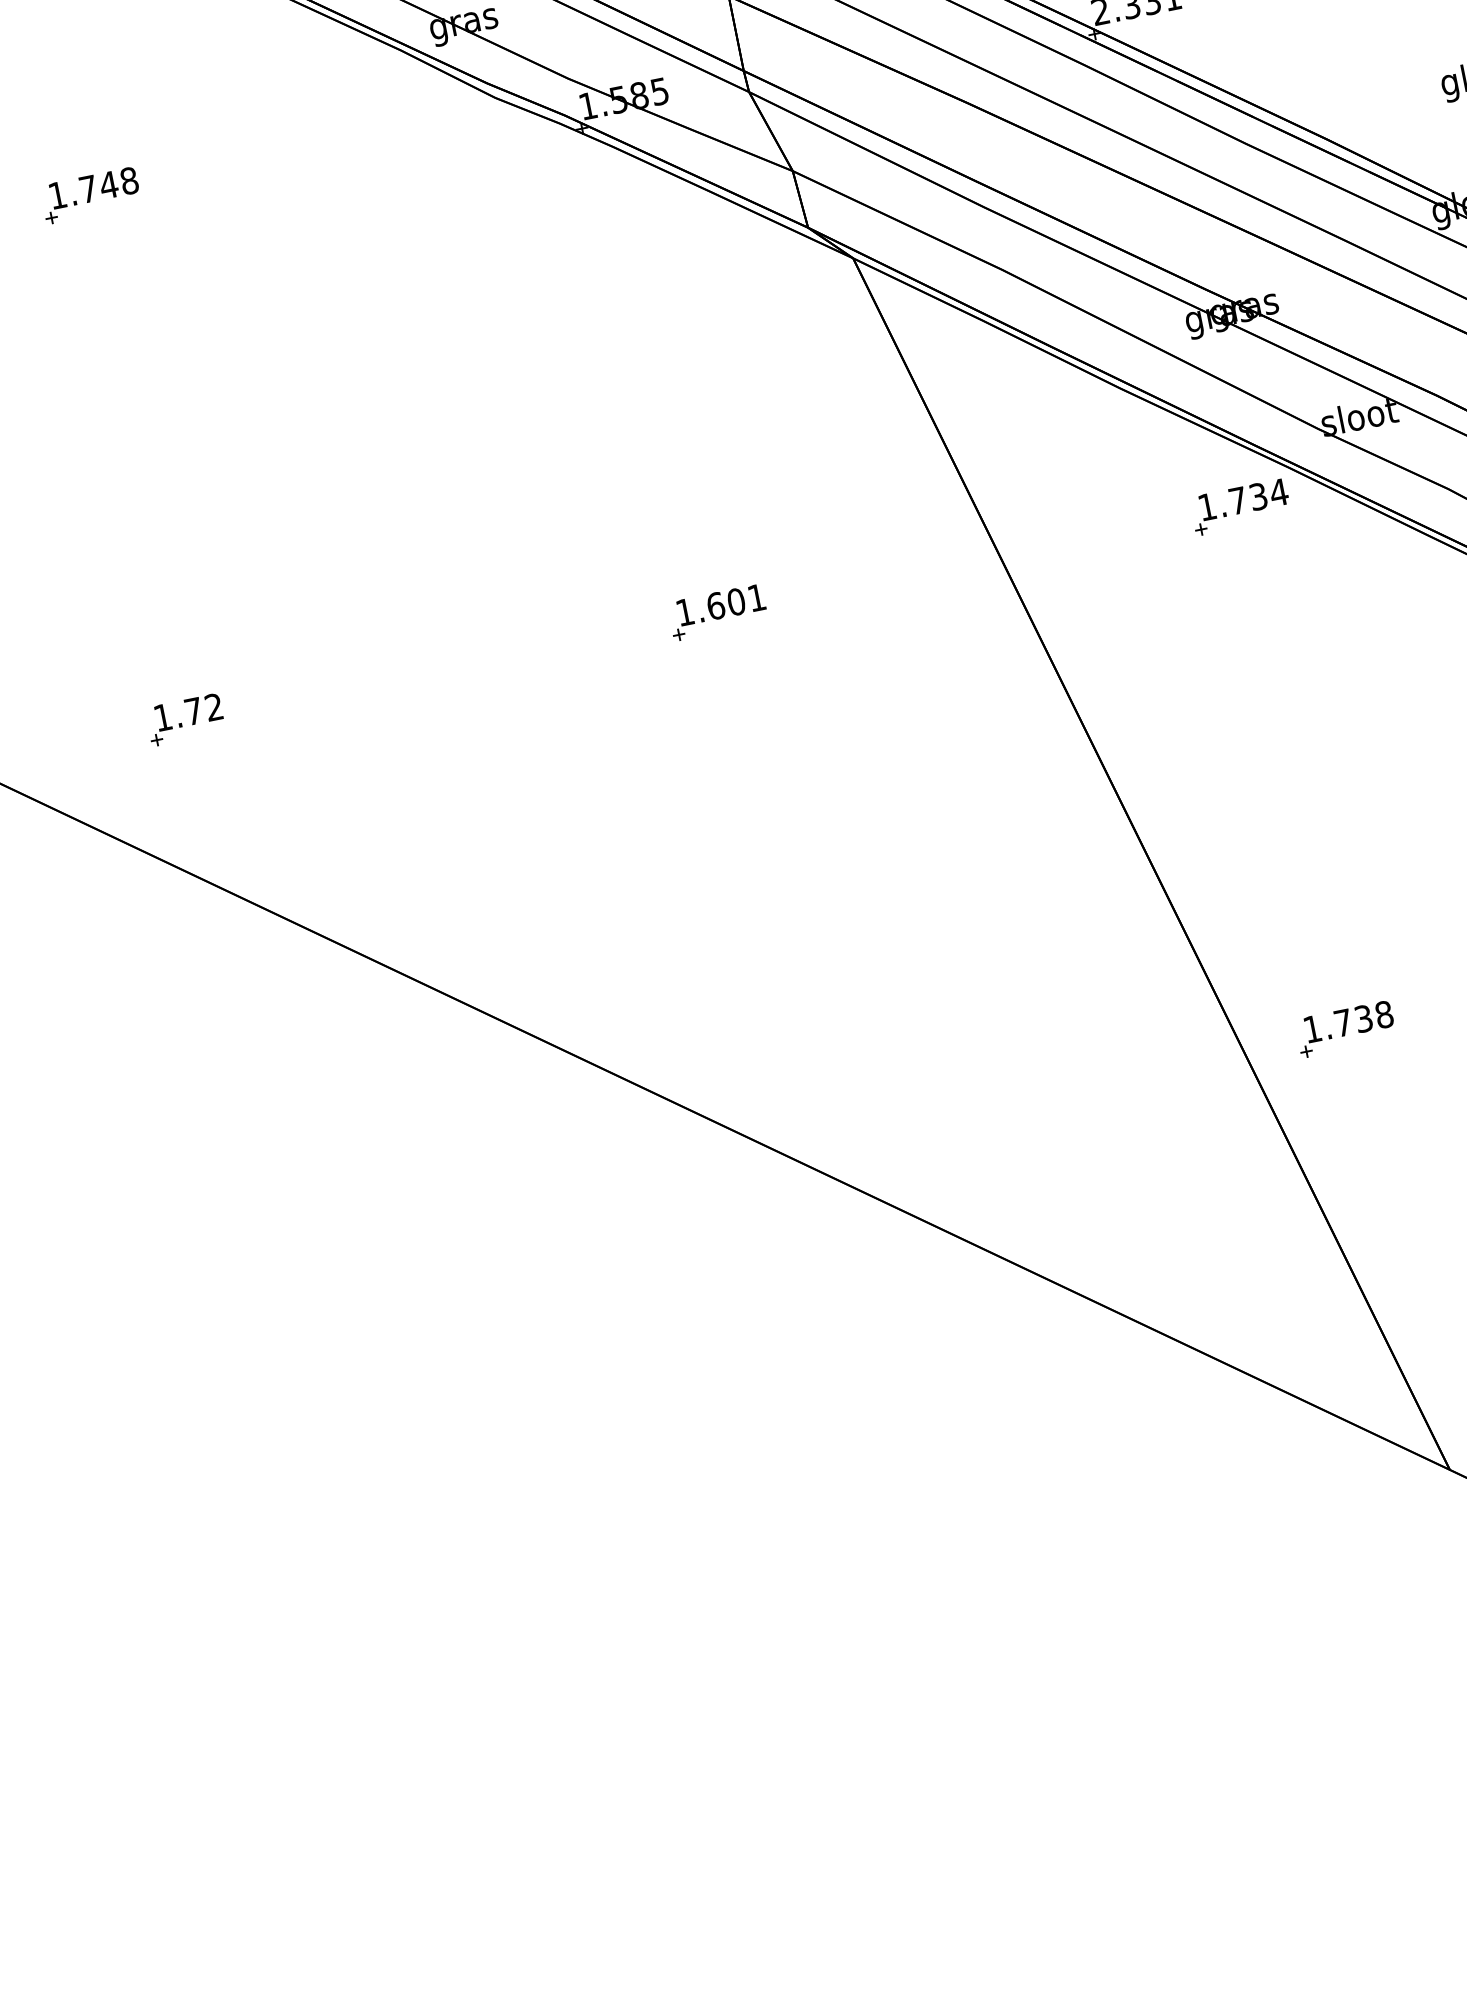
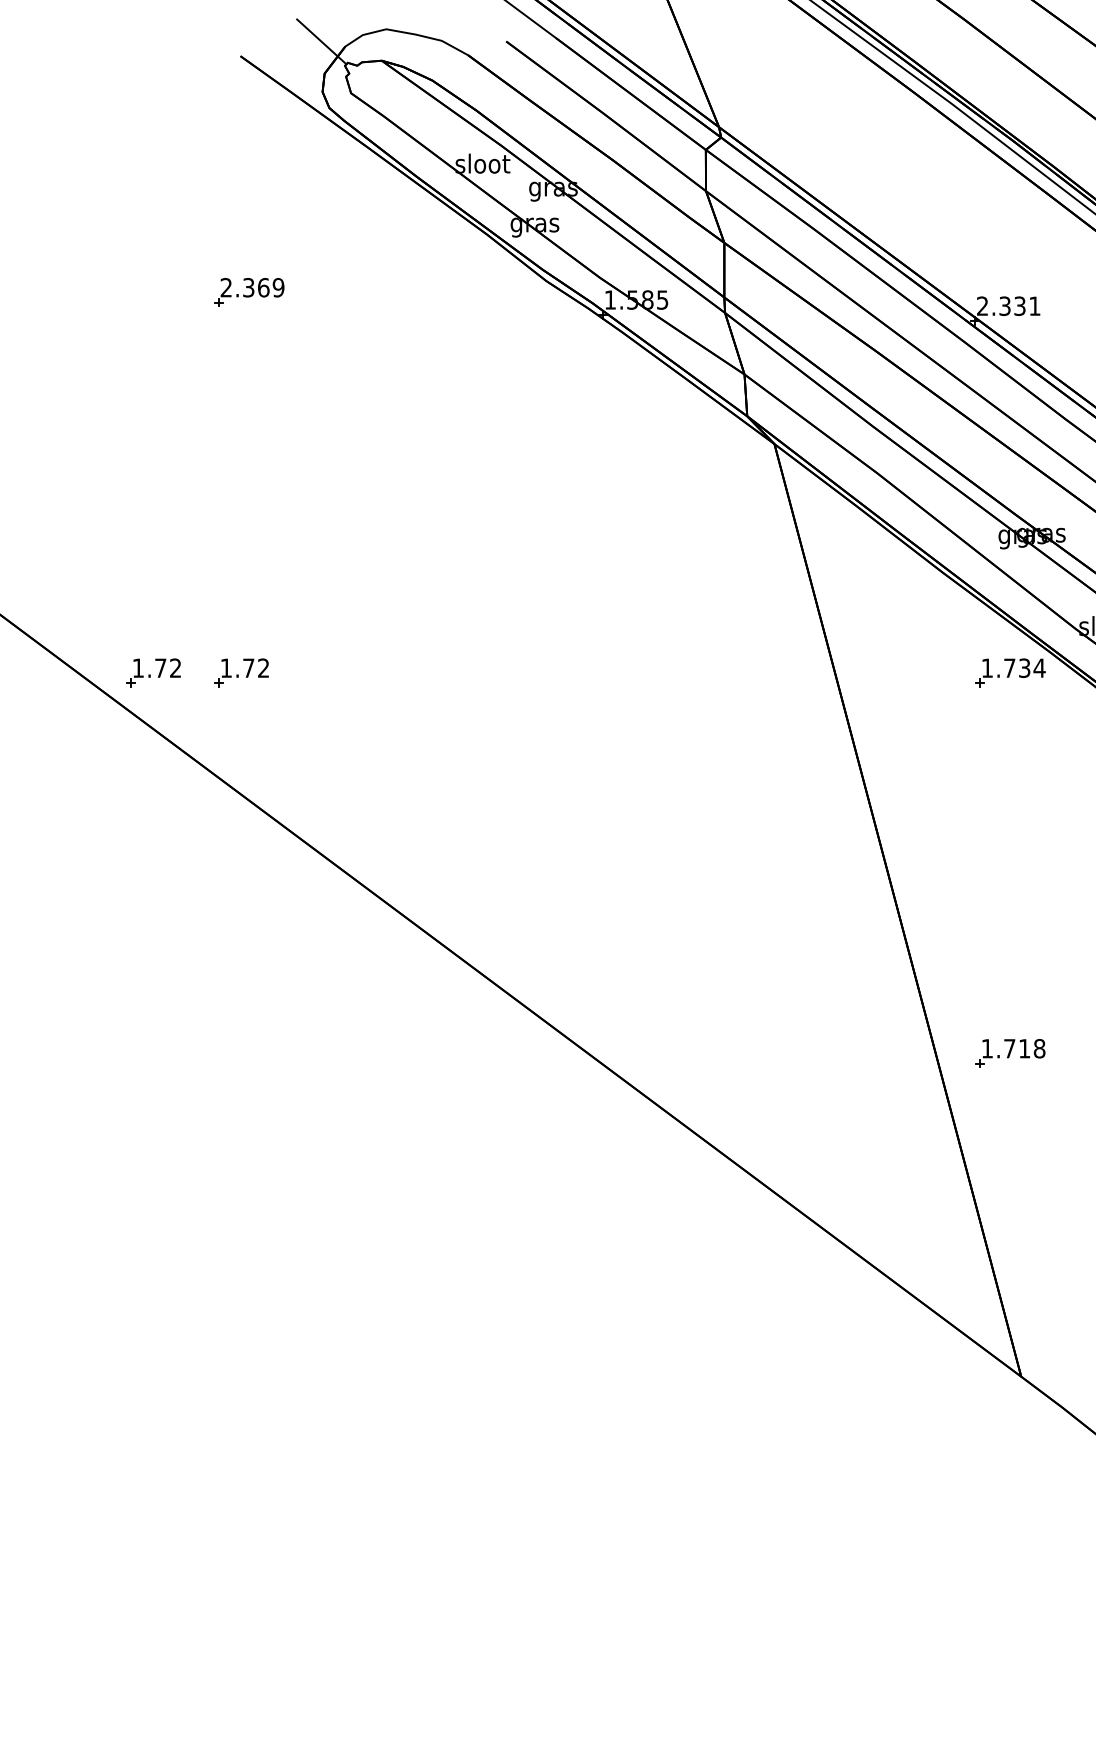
text: (93, 187) -> (252, 287), 1.748 -> 2.369
part: (717, 611) -> (629, 672), removed
part: (64, 743) -> (153, 672), added
text: (1363, 1018) -> (1024, 1048), 1.738 -> 1.718

